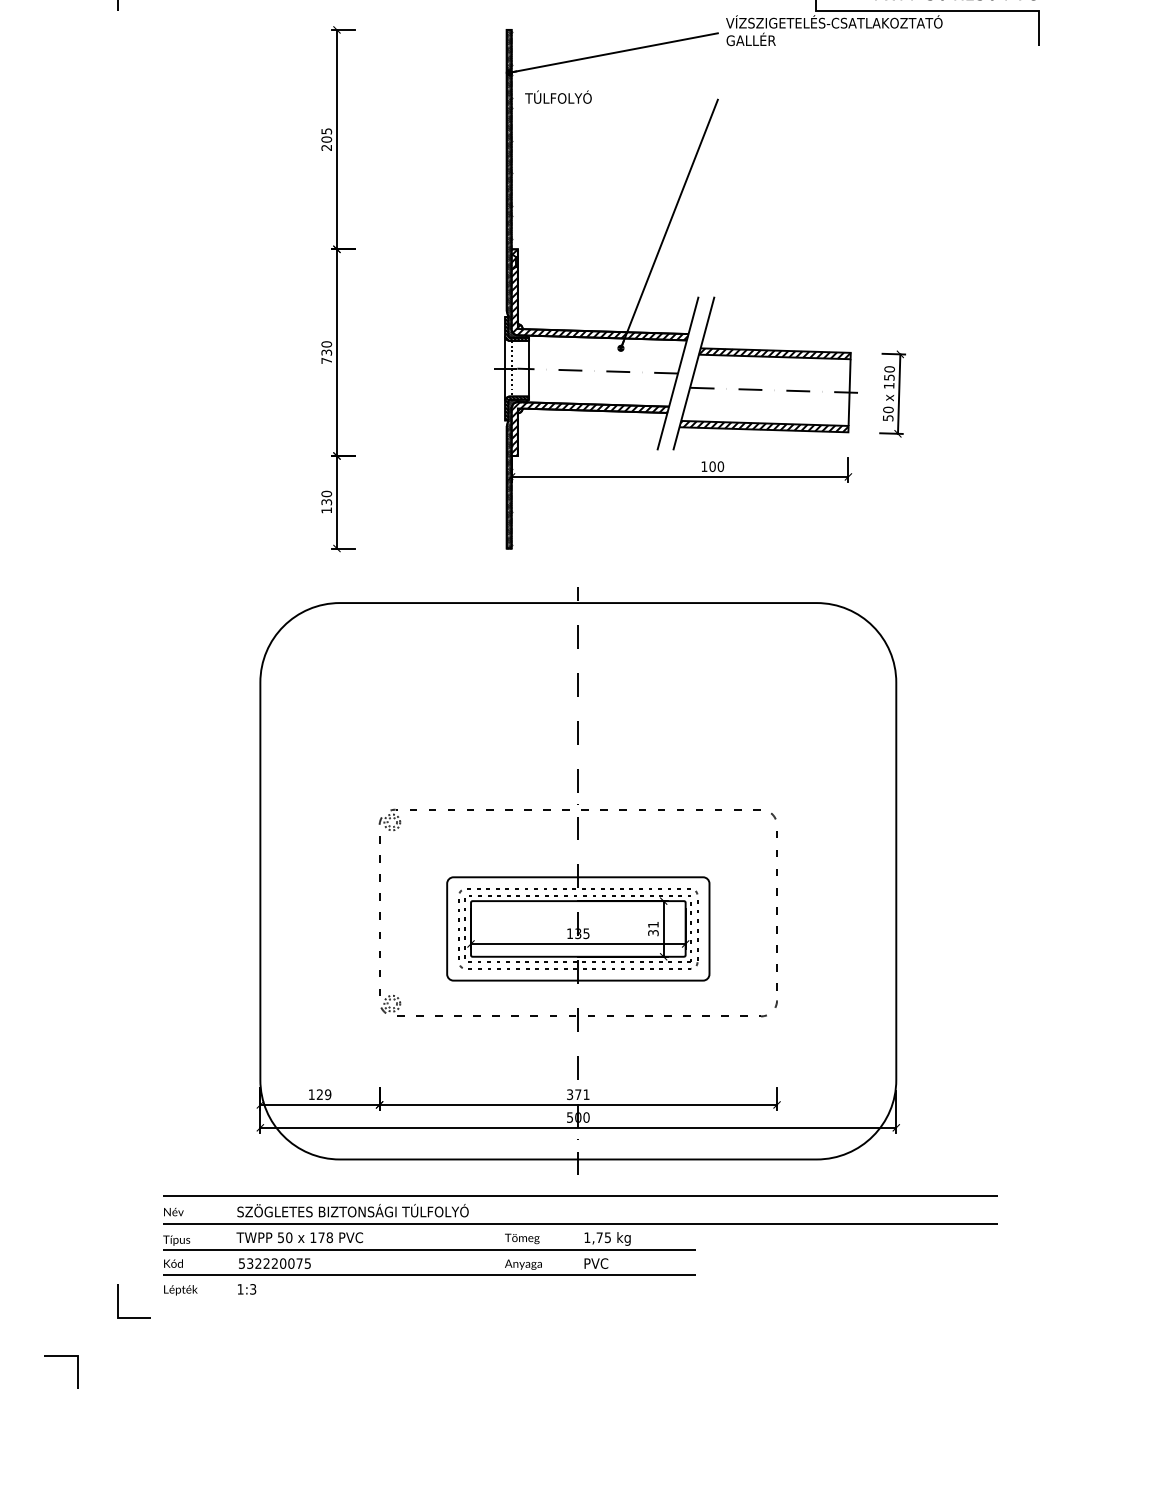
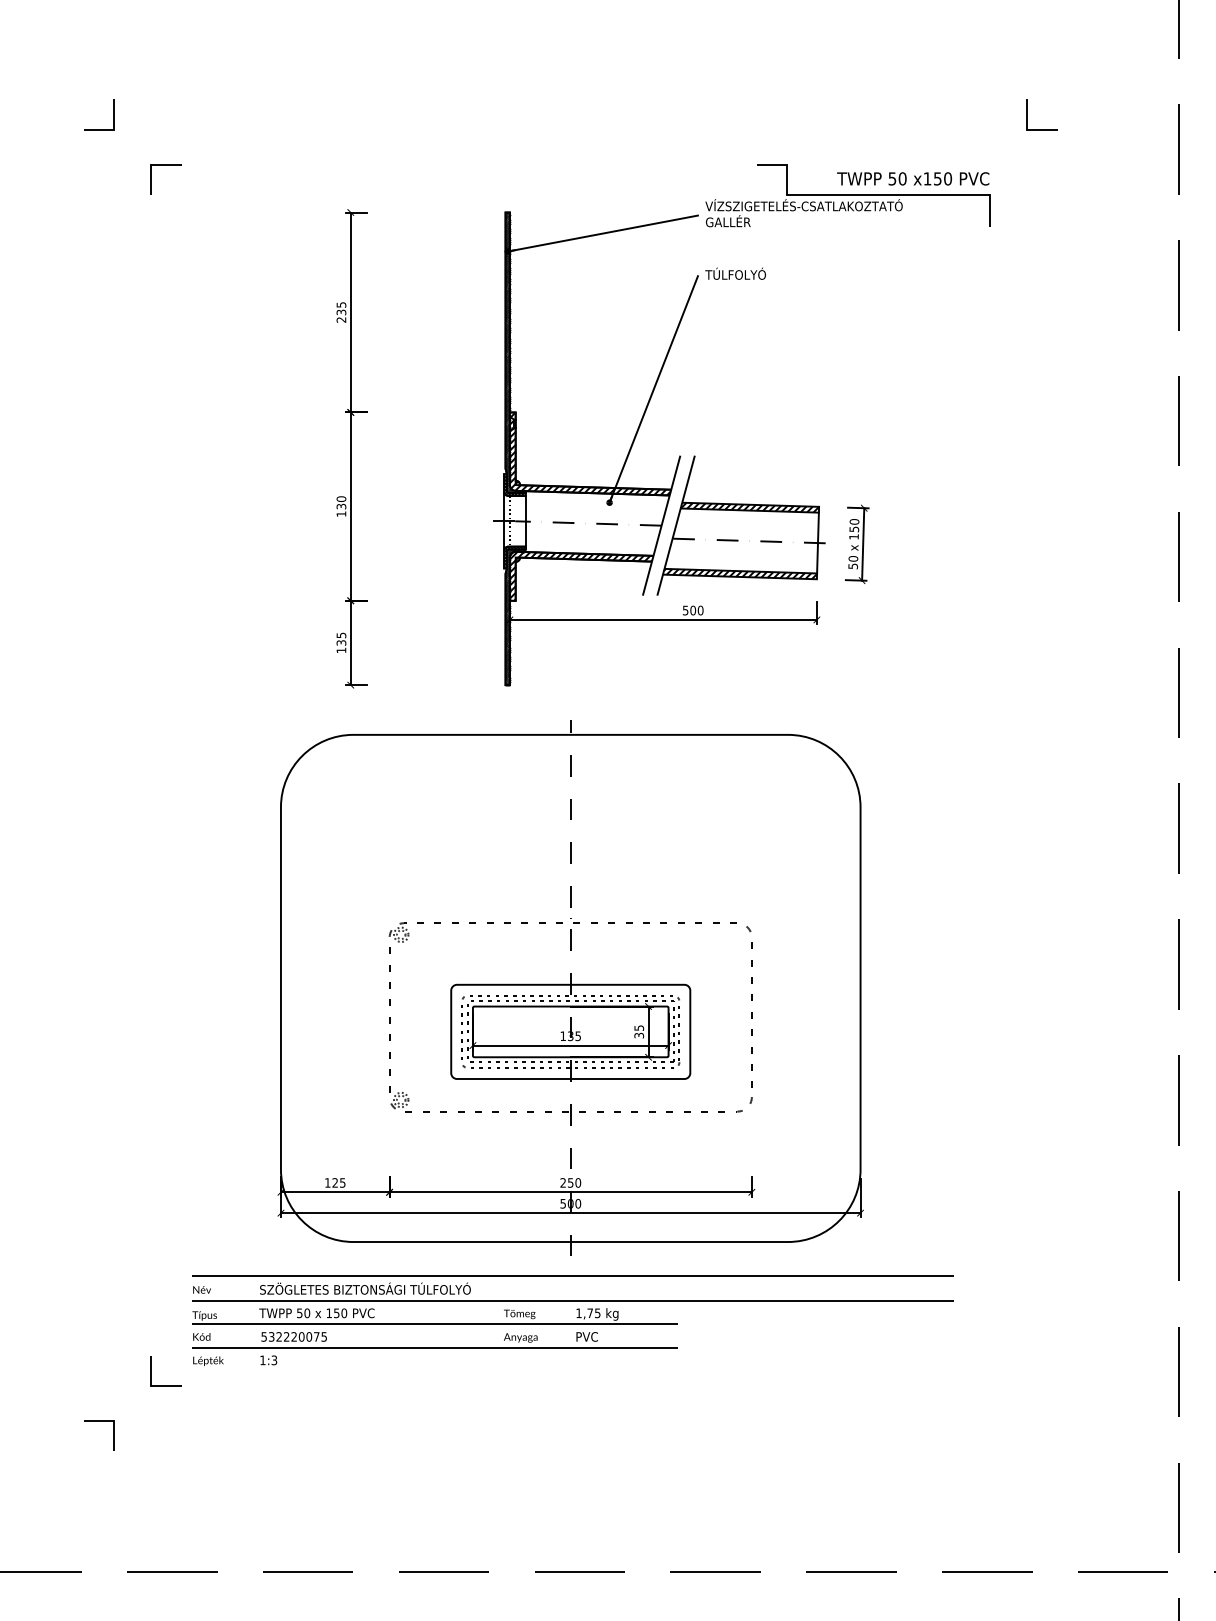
text: (558, 96) -> (735, 273), moved
text: (326, 139) -> (341, 312), 205 -> 235
text: (326, 360) -> (341, 513), 730 -> 130
text: (704, 466) -> (685, 610), 100 -> 500
text: (326, 494) -> (341, 635), 130 -> 135
text: (653, 924) -> (639, 1027), 31 -> 35
text: (327, 1094) -> (342, 1182), 129 -> 125
text: (578, 1094) -> (570, 1182), 371 -> 250
text: (325, 1237) -> (340, 1313), 178 -> 150

